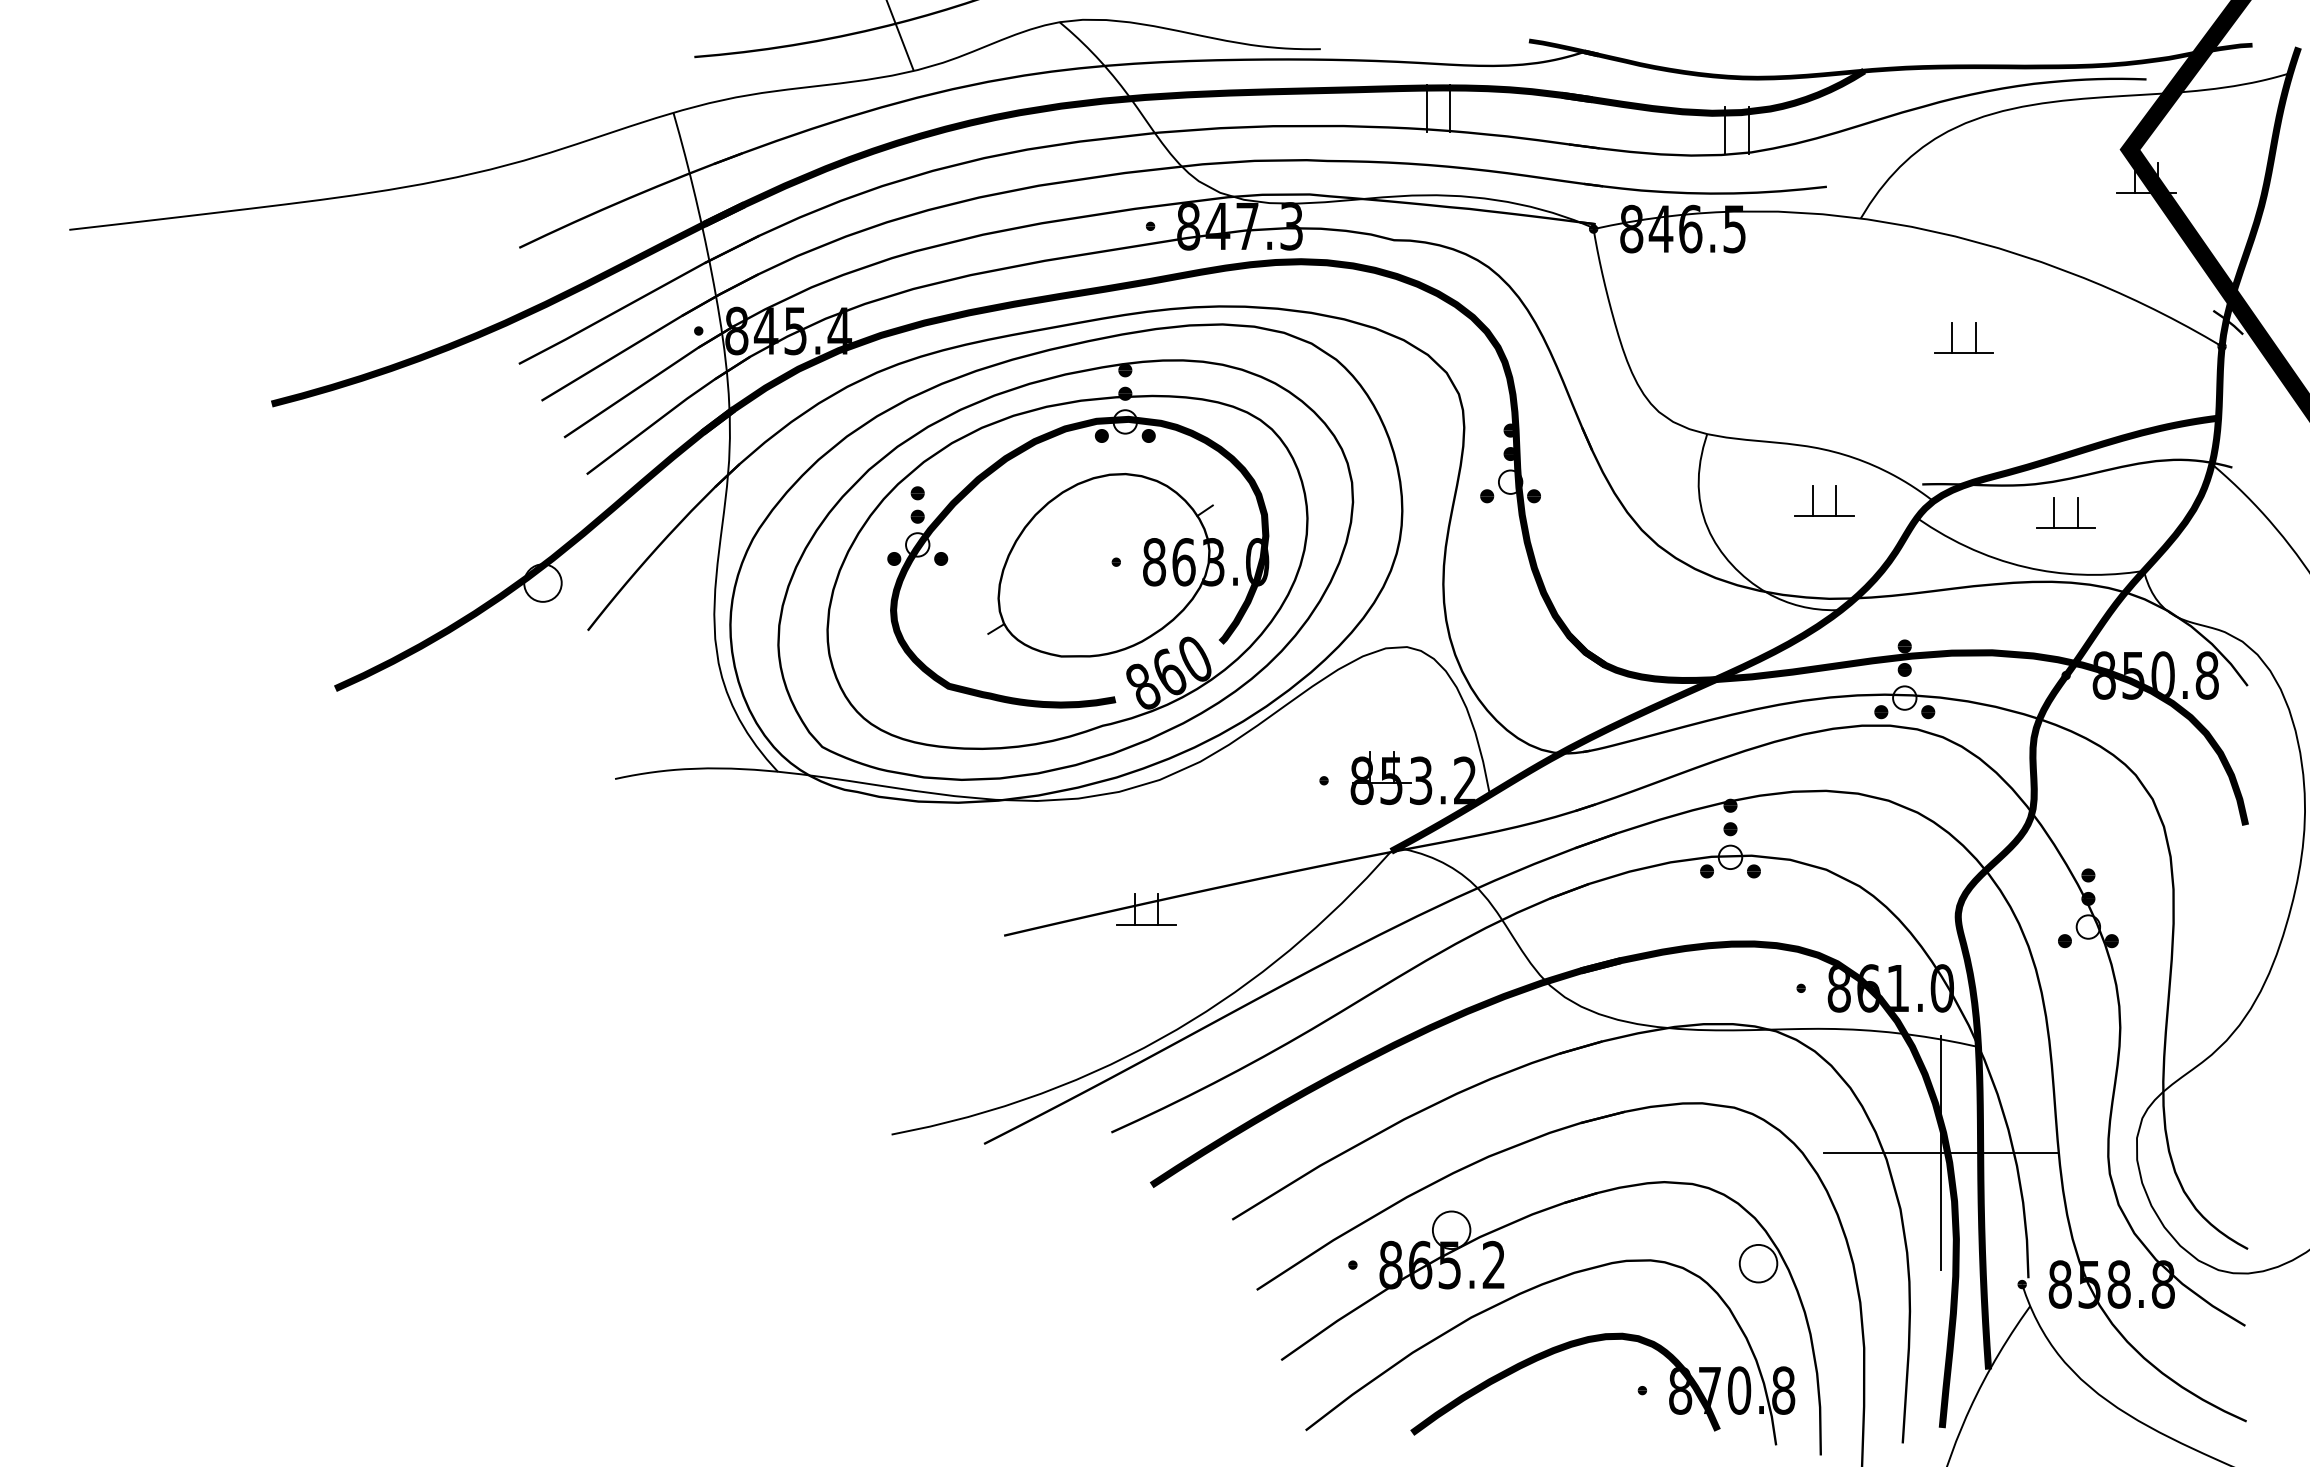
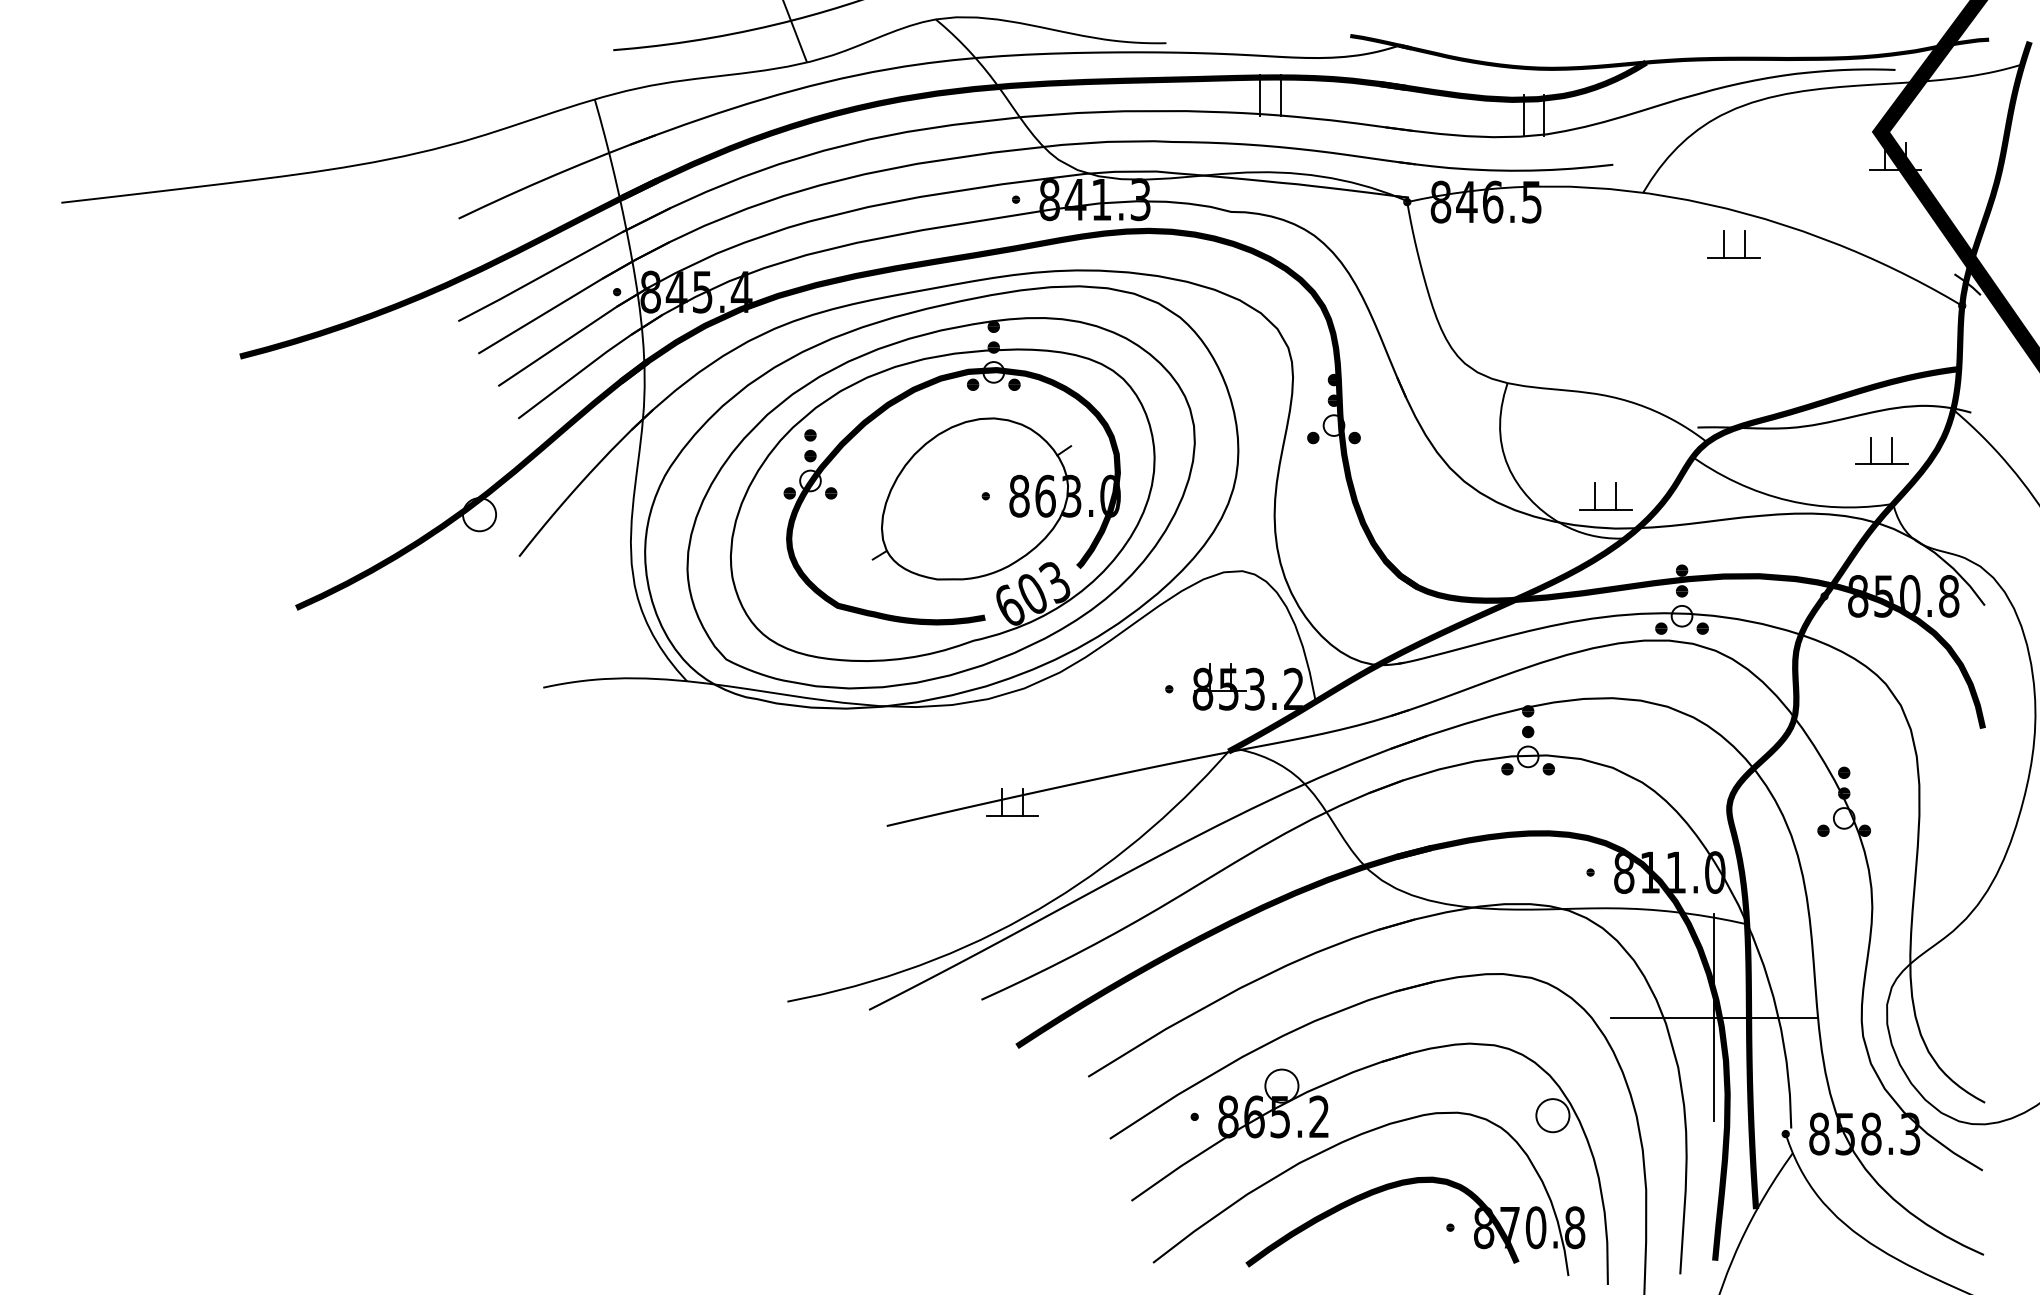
text: (1247, 226) -> (1101, 199), 847.3 -> 841.3
part: (1952, 337) -> (1724, 243), moved
part: (1813, 500) -> (1596, 495), moved
part: (2054, 512) -> (1871, 450), moved
text: (1168, 672) -> (1031, 593), 860 -> 603
text: (1868, 988) -> (1650, 872), 861.0 -> 811.0
text: (2162, 1284) -> (1909, 1134), 858.8 -> 858.3

